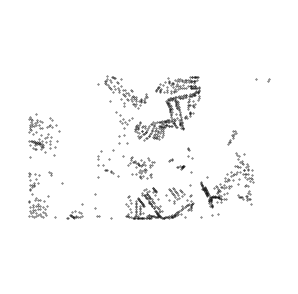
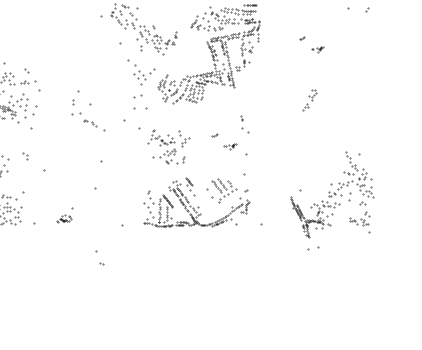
part: (232, 102) -> (310, 45), added
part: (108, 163) -> (88, 110), moved
part: (227, 184) -> (332, 201), moved
part: (74, 211) -> (63, 215), size x0.6
part: (97, 212) -> (99, 257), moved

